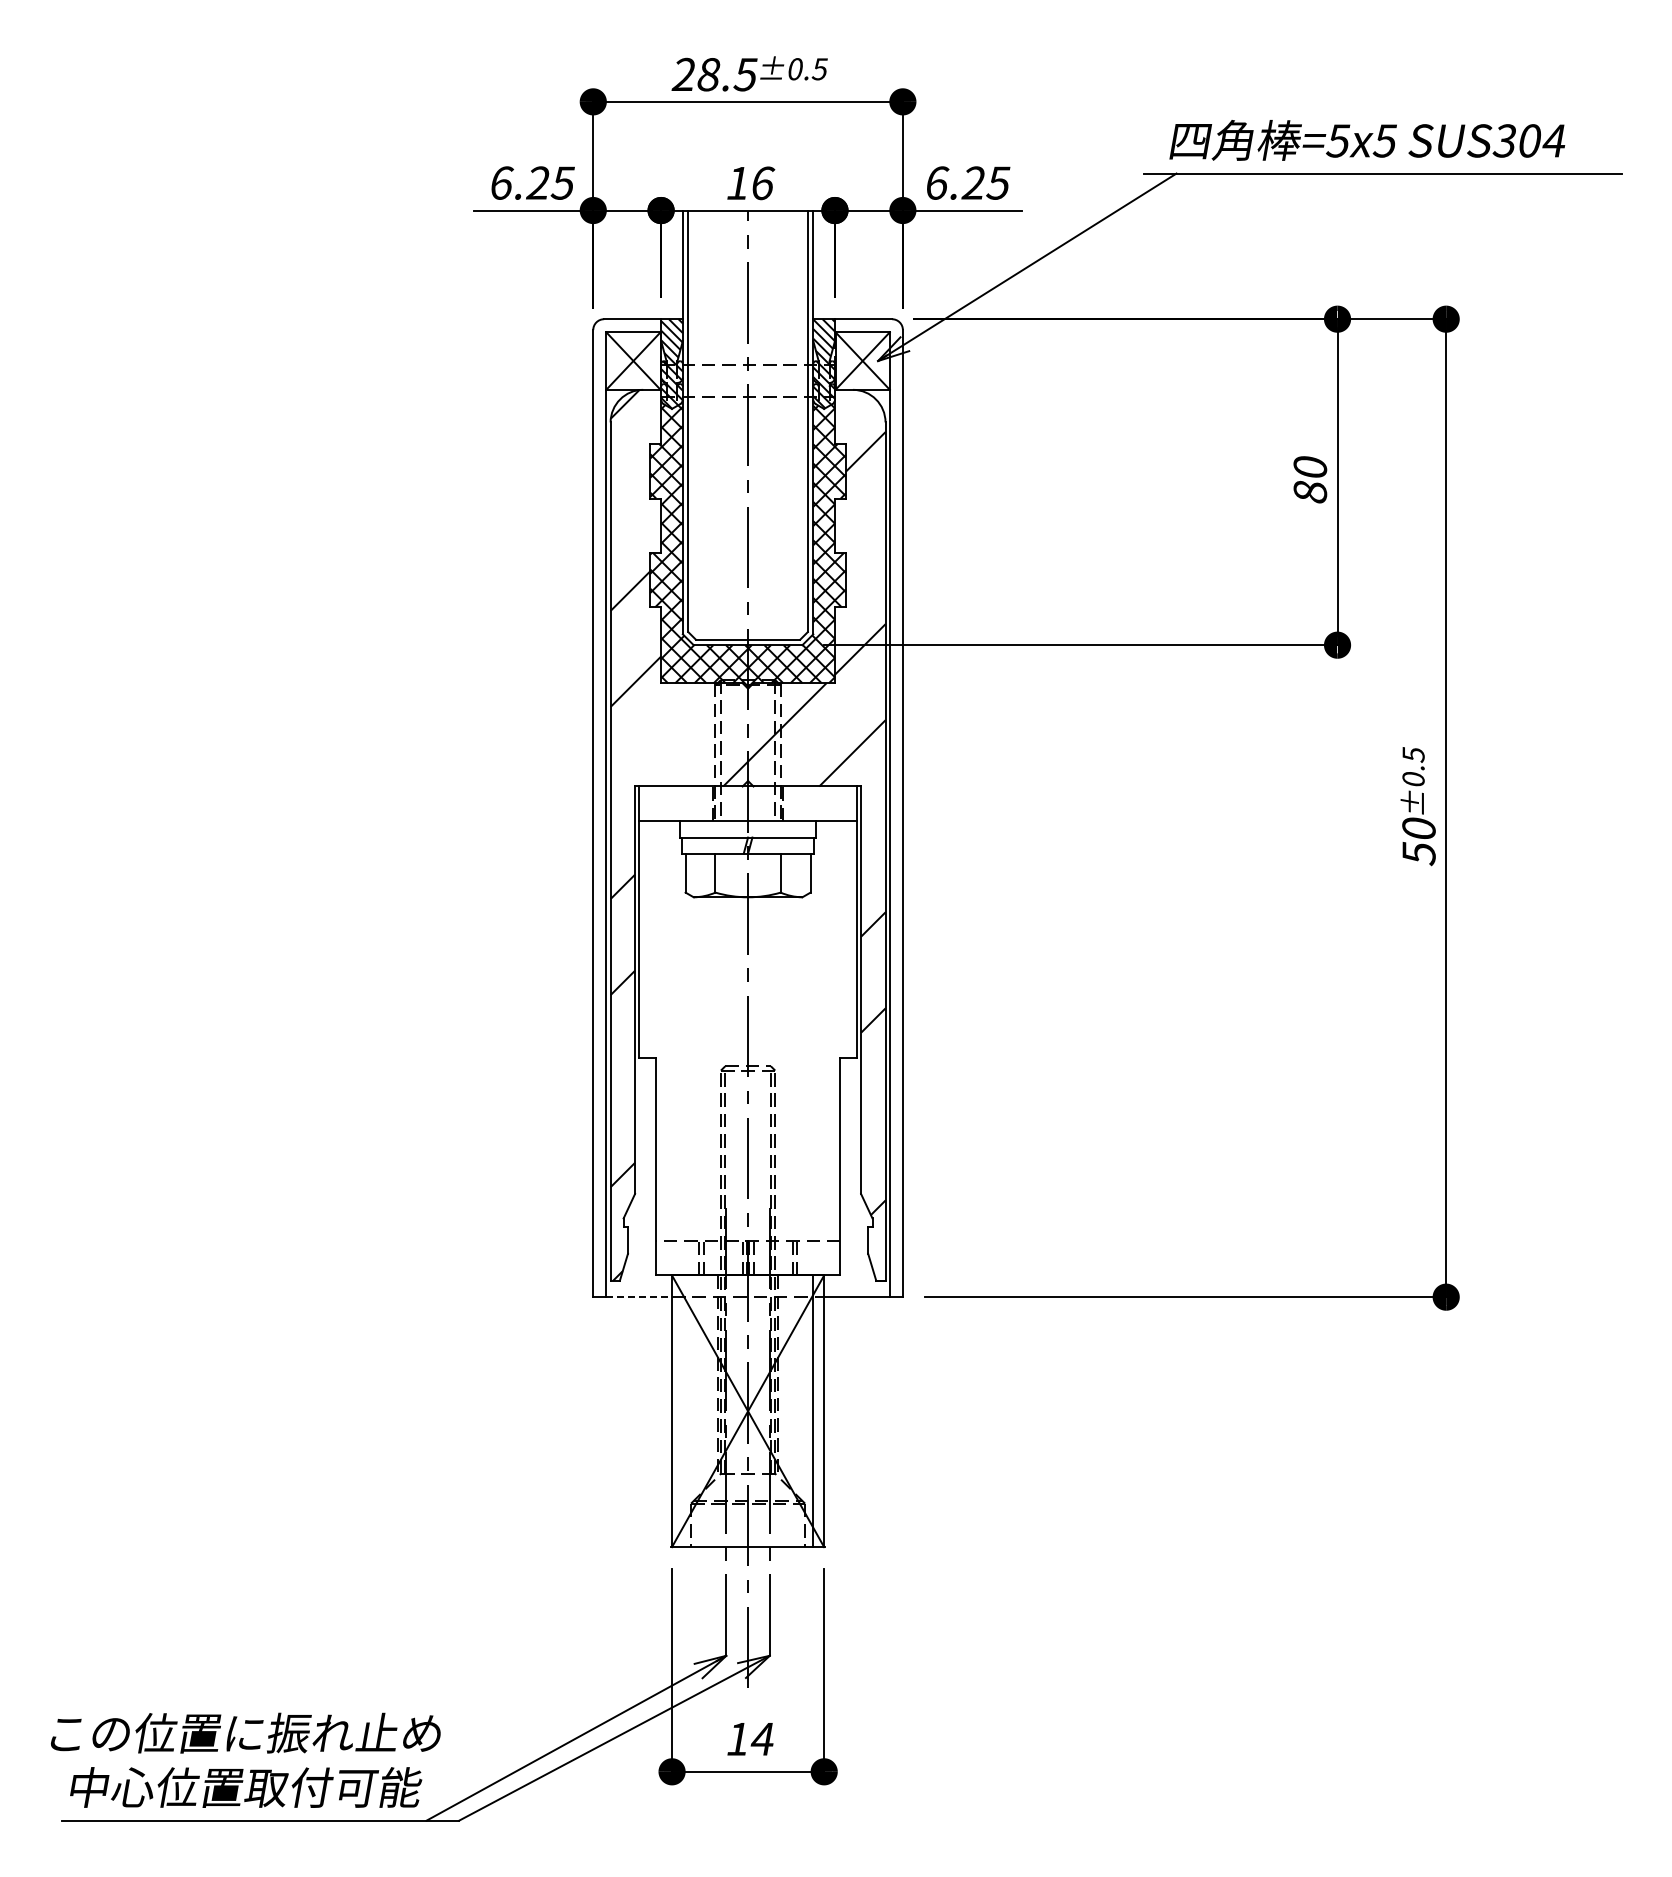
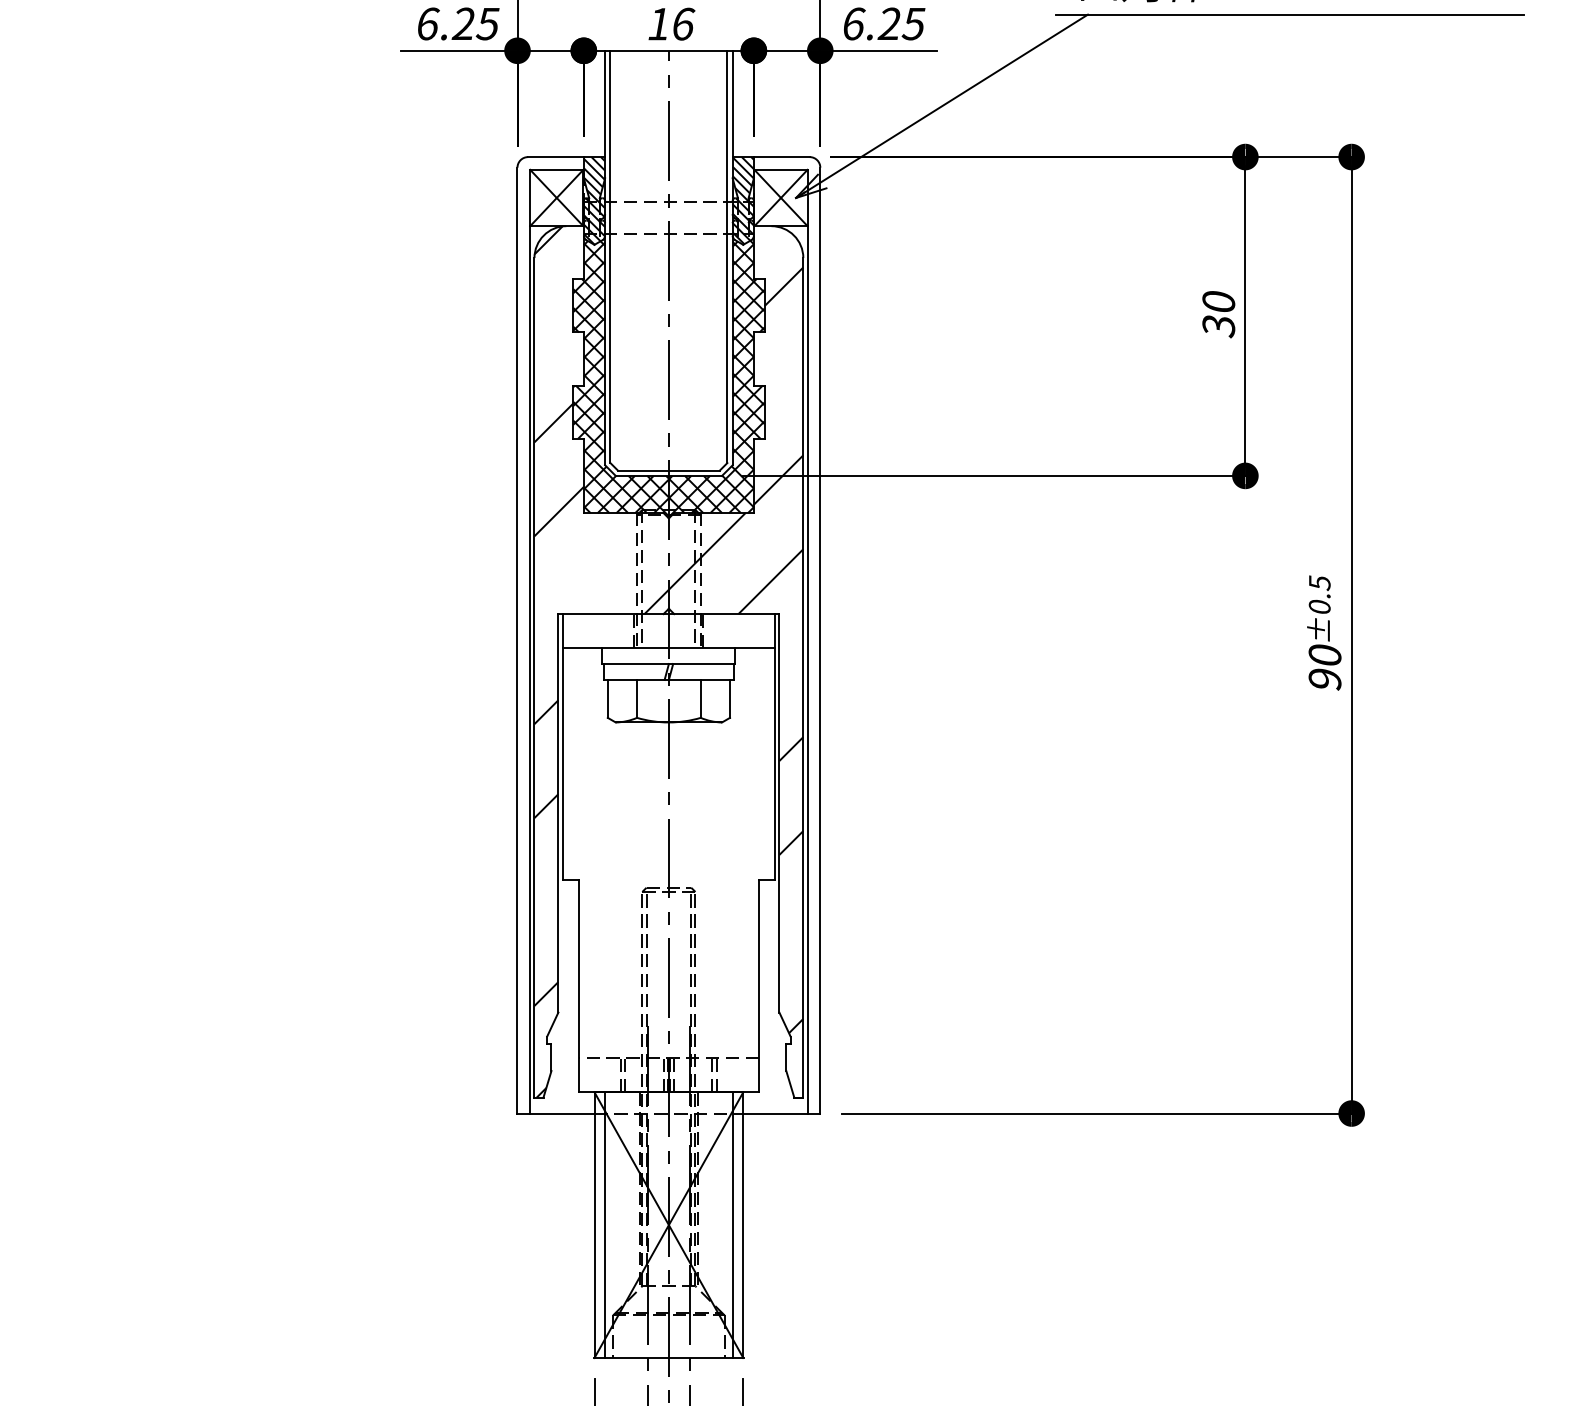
text: (1310, 492) -> (1218, 326), 80 -> 30
text: (1418, 854) -> (1324, 680), 50 -> 90
line: (639, 1297) -> (562, 1113), dashed -> solid
line: (682, 1411) -> (604, 1225), added

